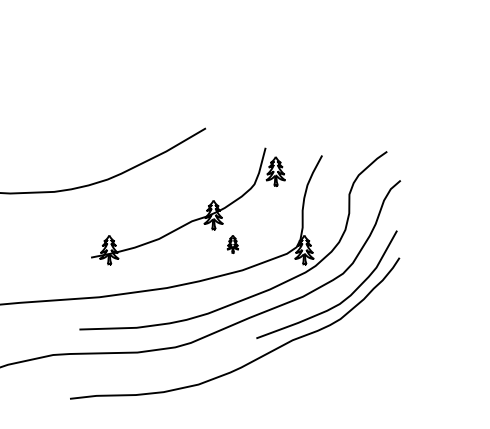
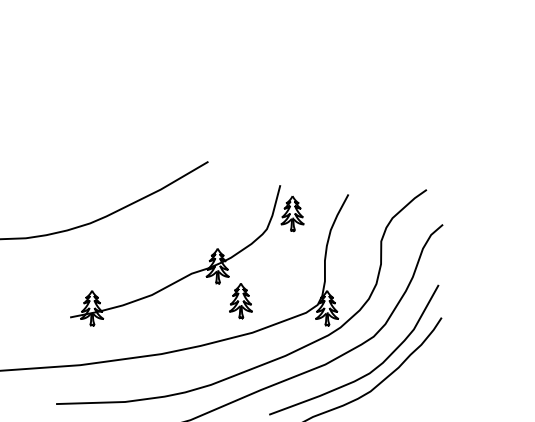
part: (232, 244) -> (240, 301), size x1.67

